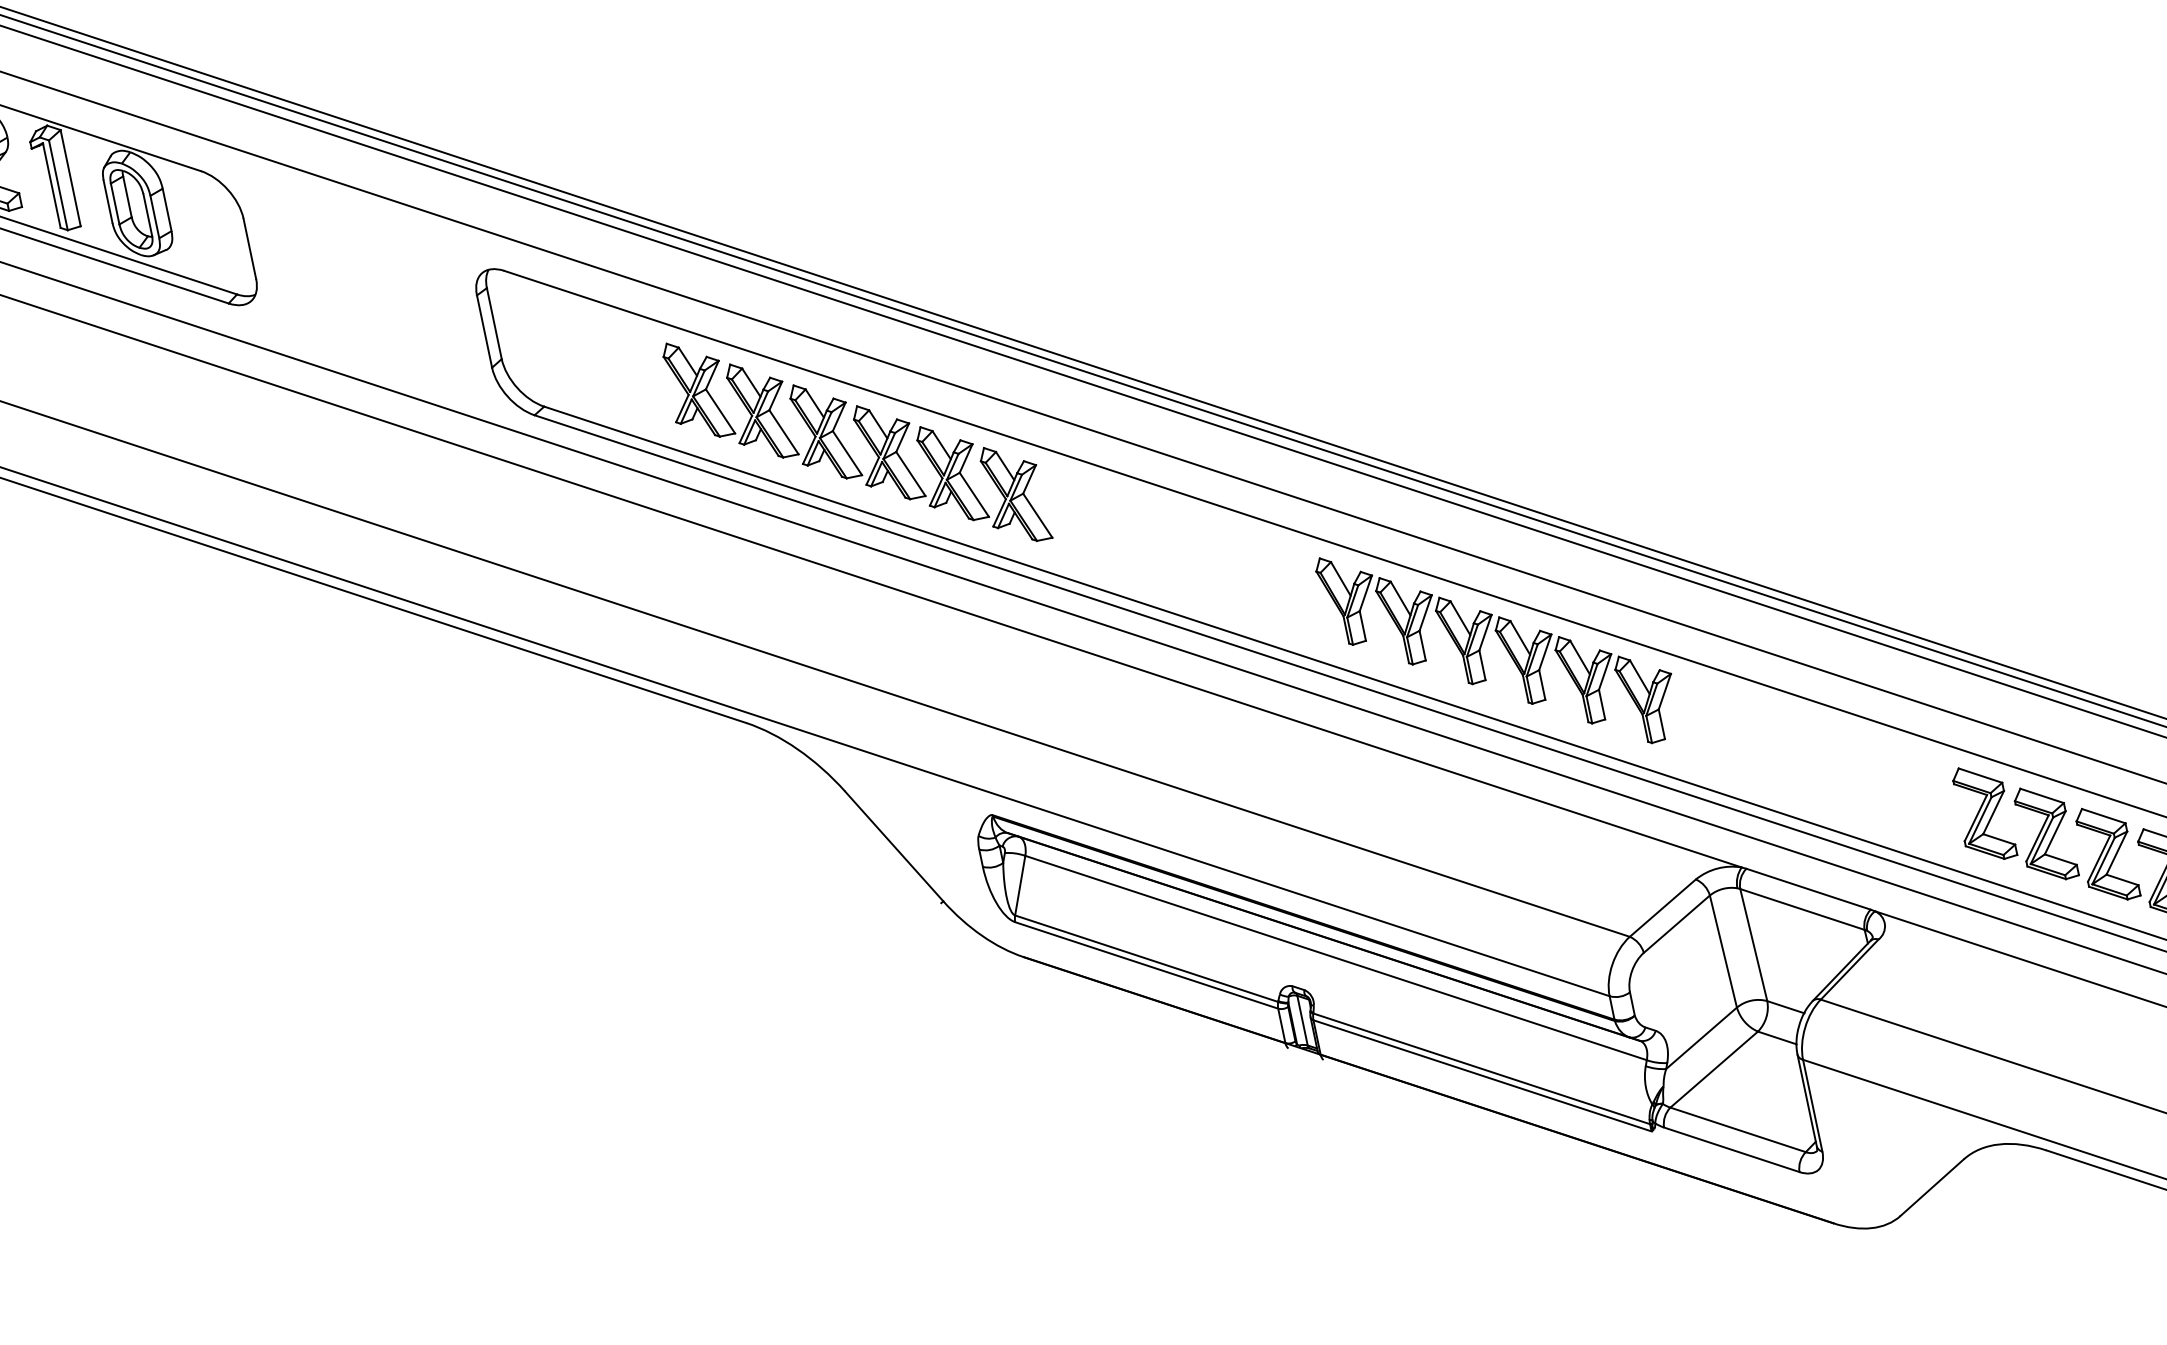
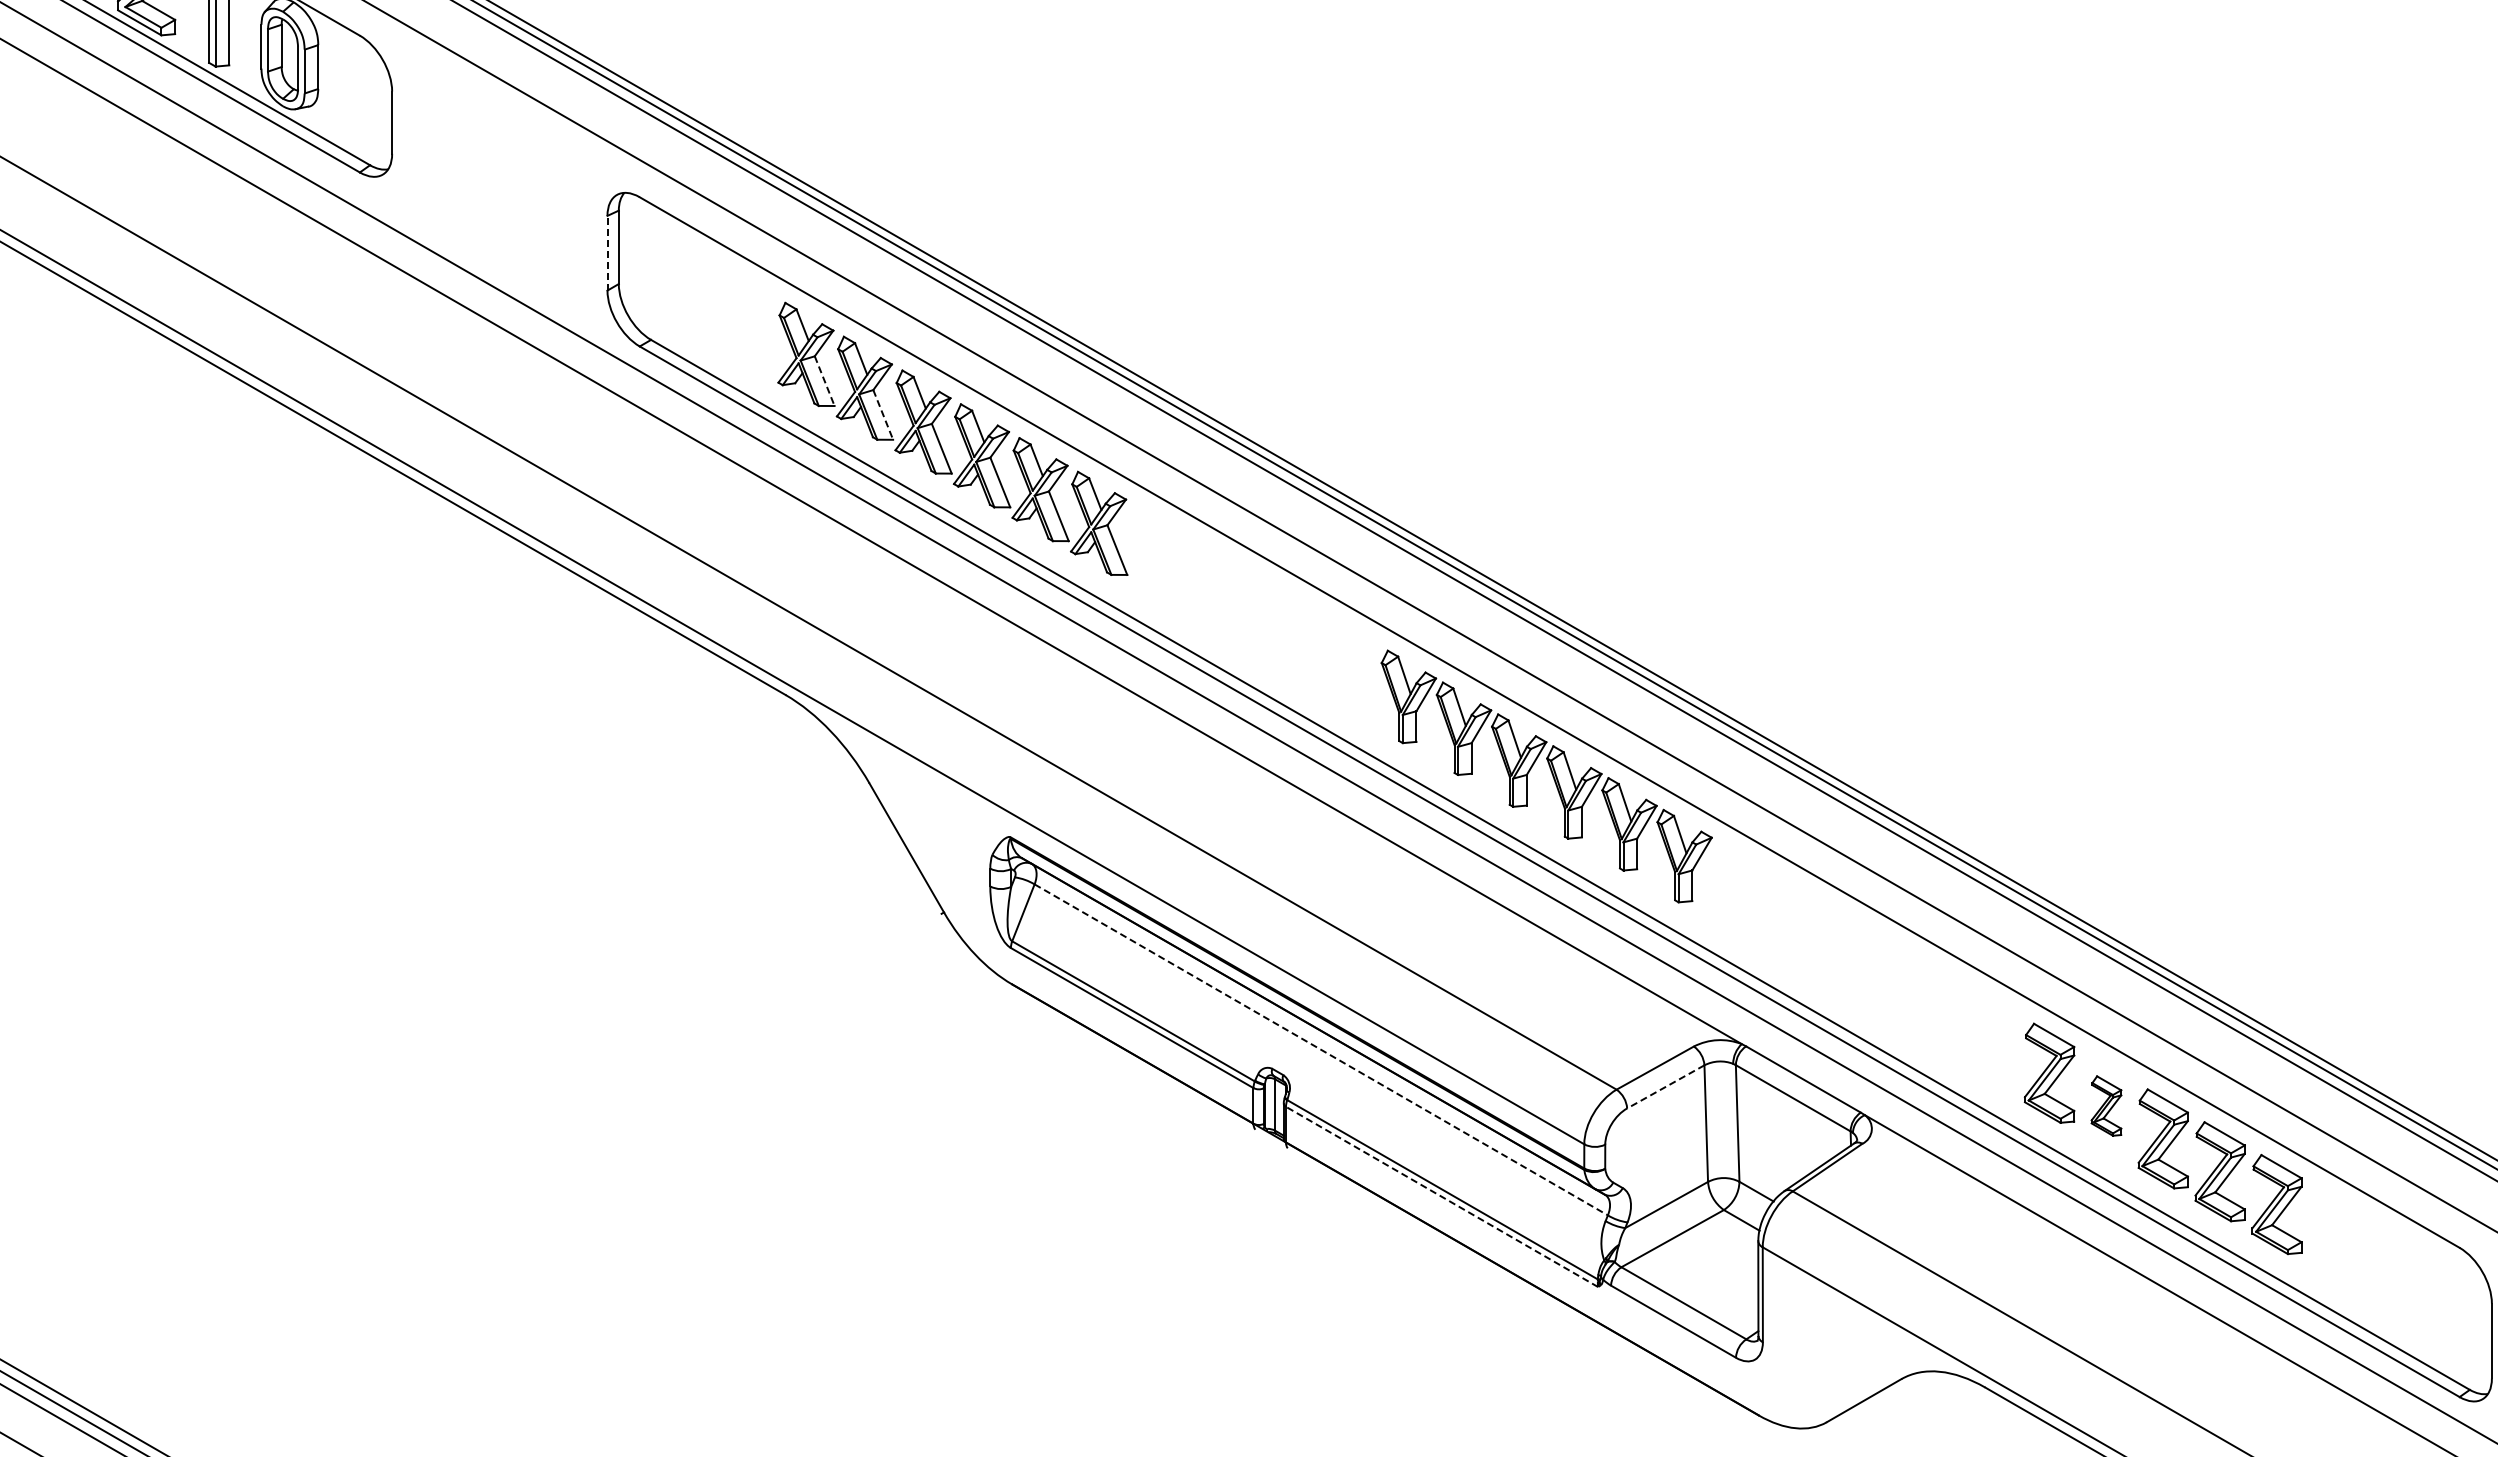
line: (484, 330) -> (607, 252), solid -> dashed
line: (720, 411) -> (824, 381), solid -> dashed
line: (784, 431) -> (883, 414), solid -> dashed
part: (1983, 812) -> (1992, 1039), removed
part: (2106, 853) -> (2106, 1105), size x0.6
line: (1676, 924) -> (1665, 1087), solid -> dashed
line: (1336, 957) -> (1321, 1049), solid -> dashed
line: (1482, 1075) -> (1441, 1196), solid -> dashed

